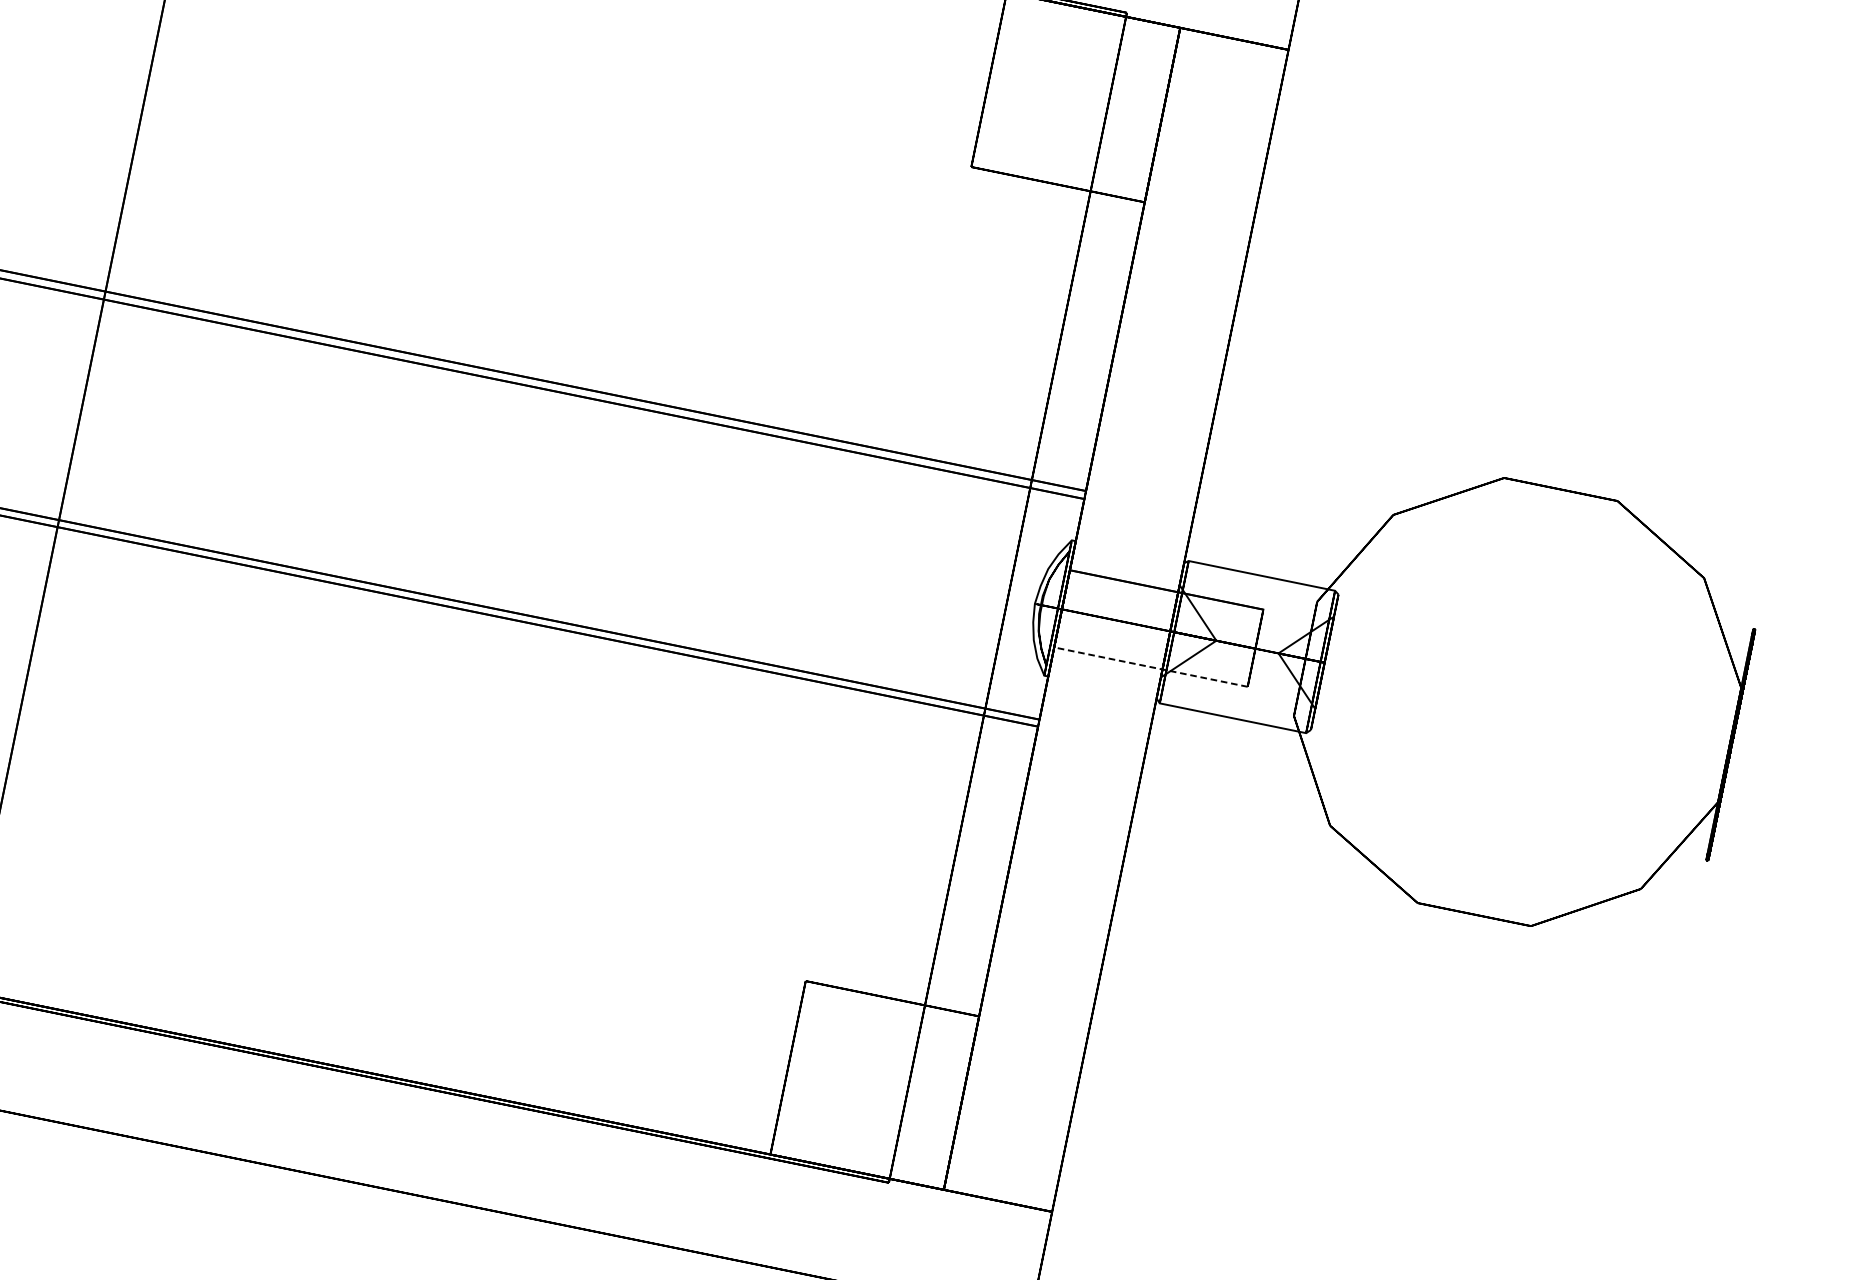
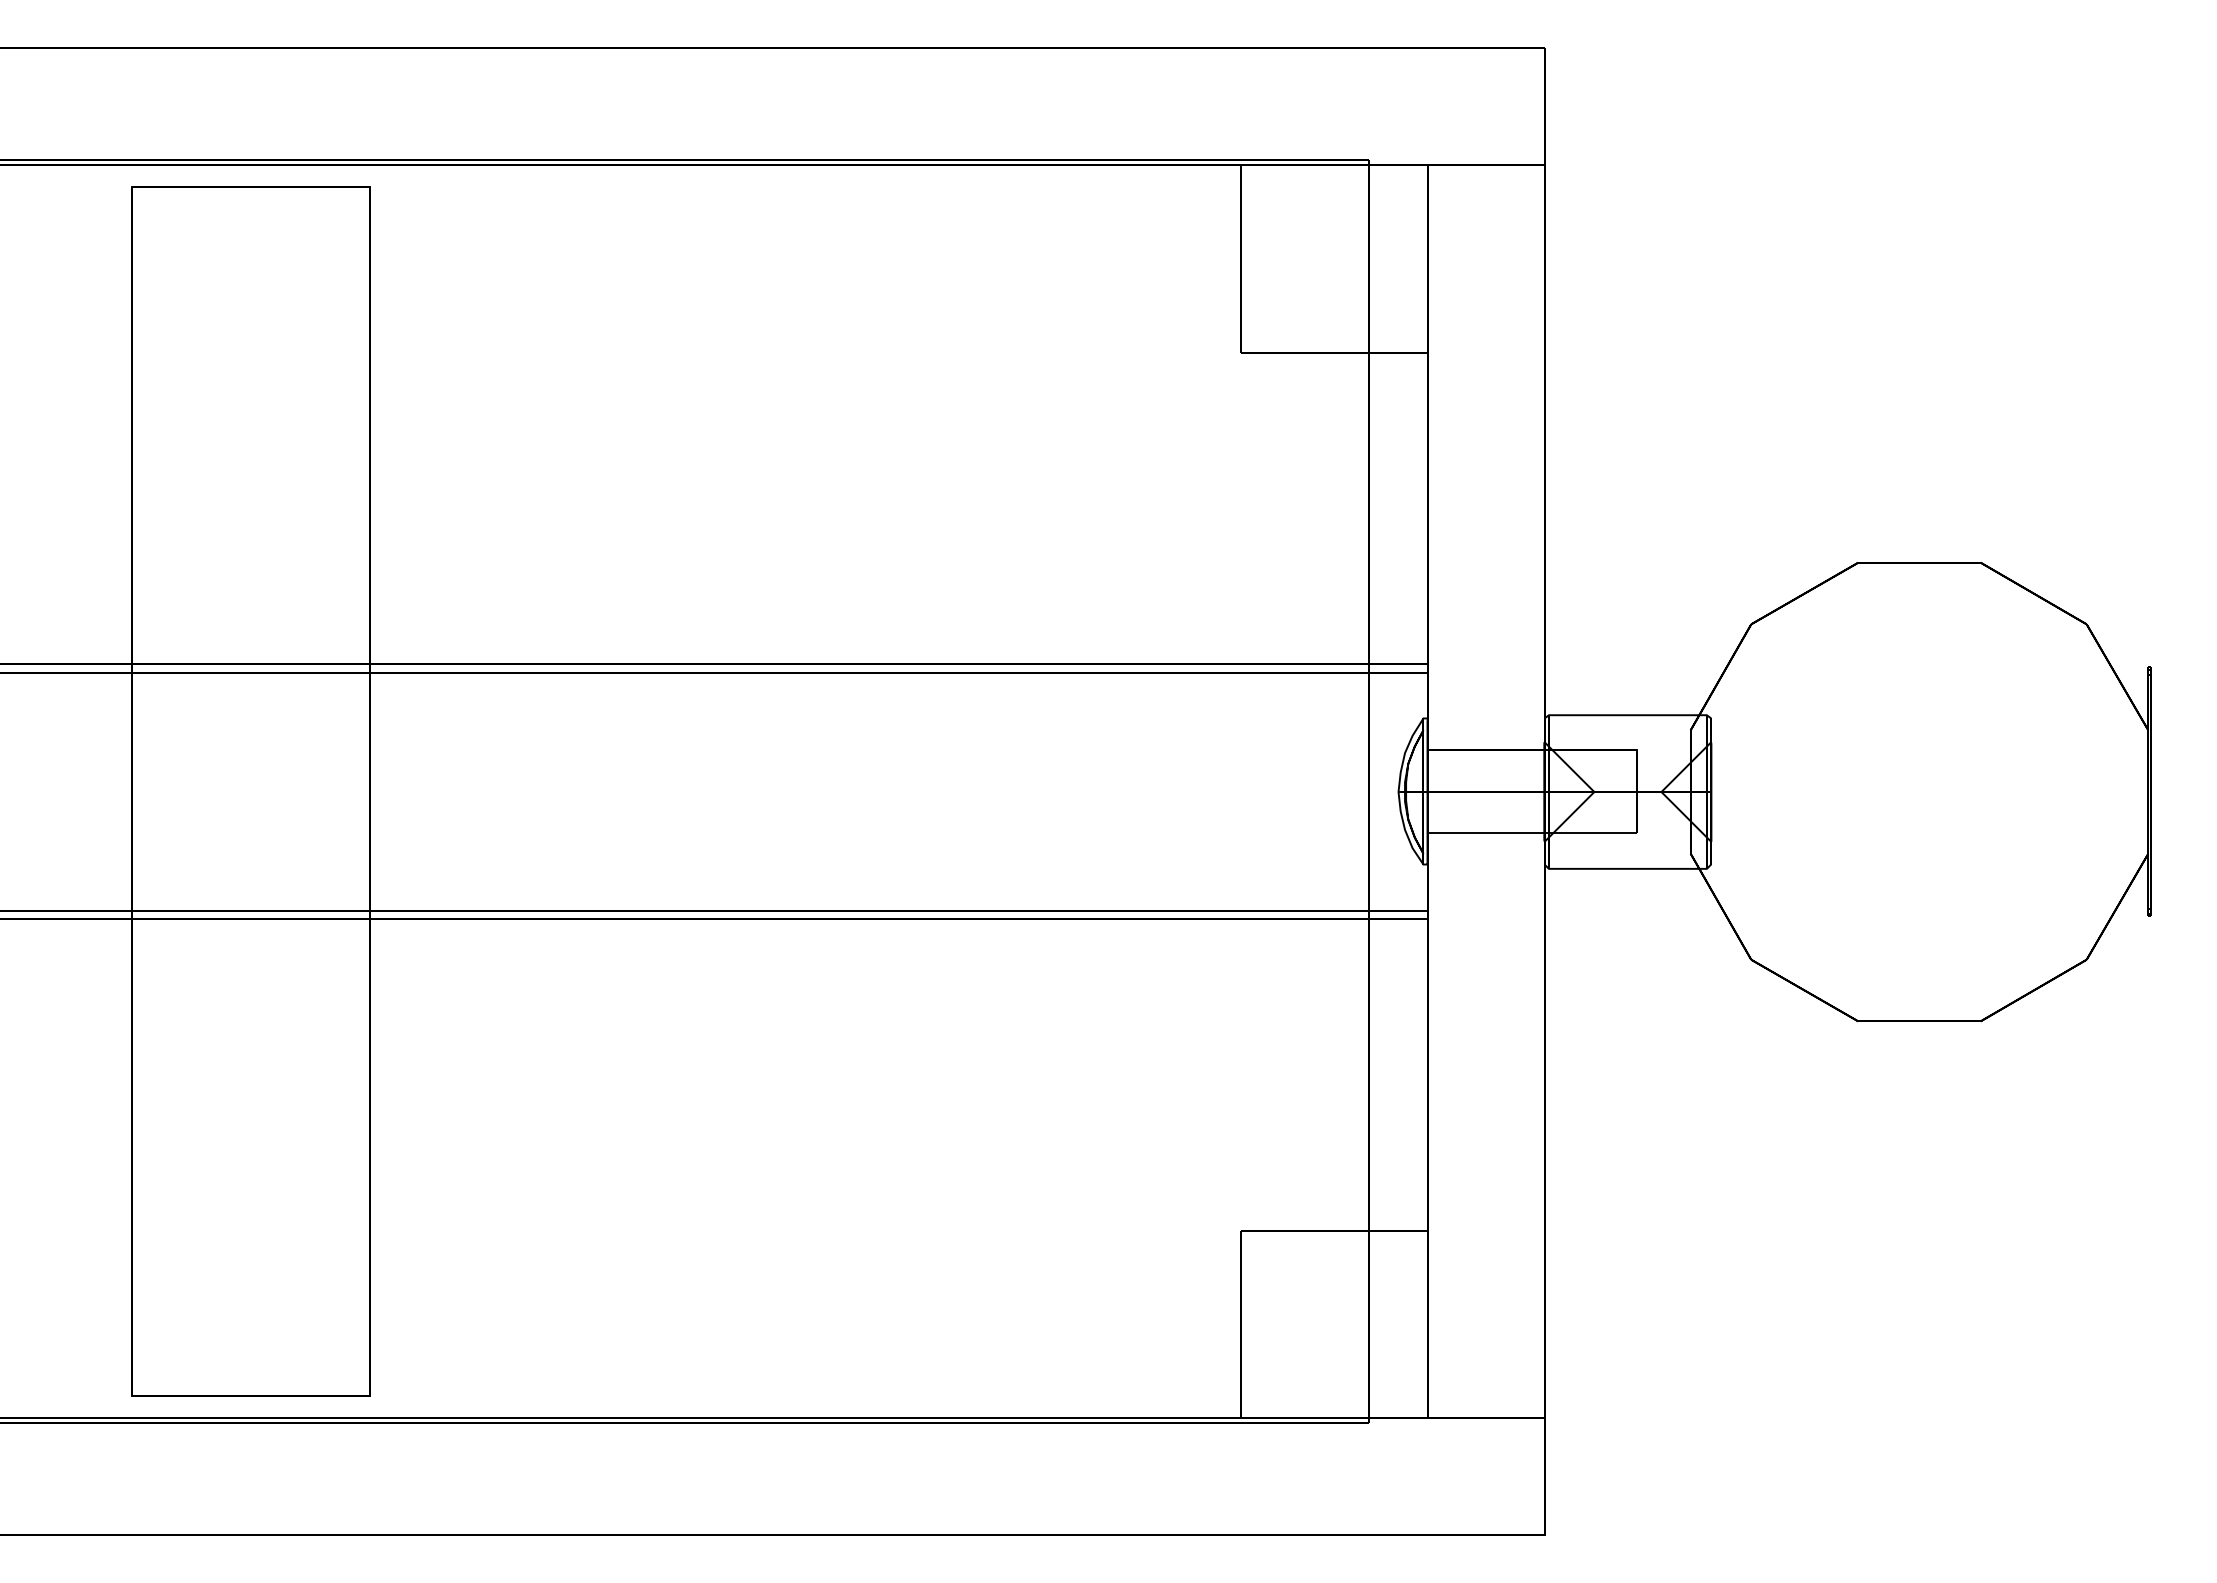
line: (1150, 667) -> (1531, 833), dashed -> solid

